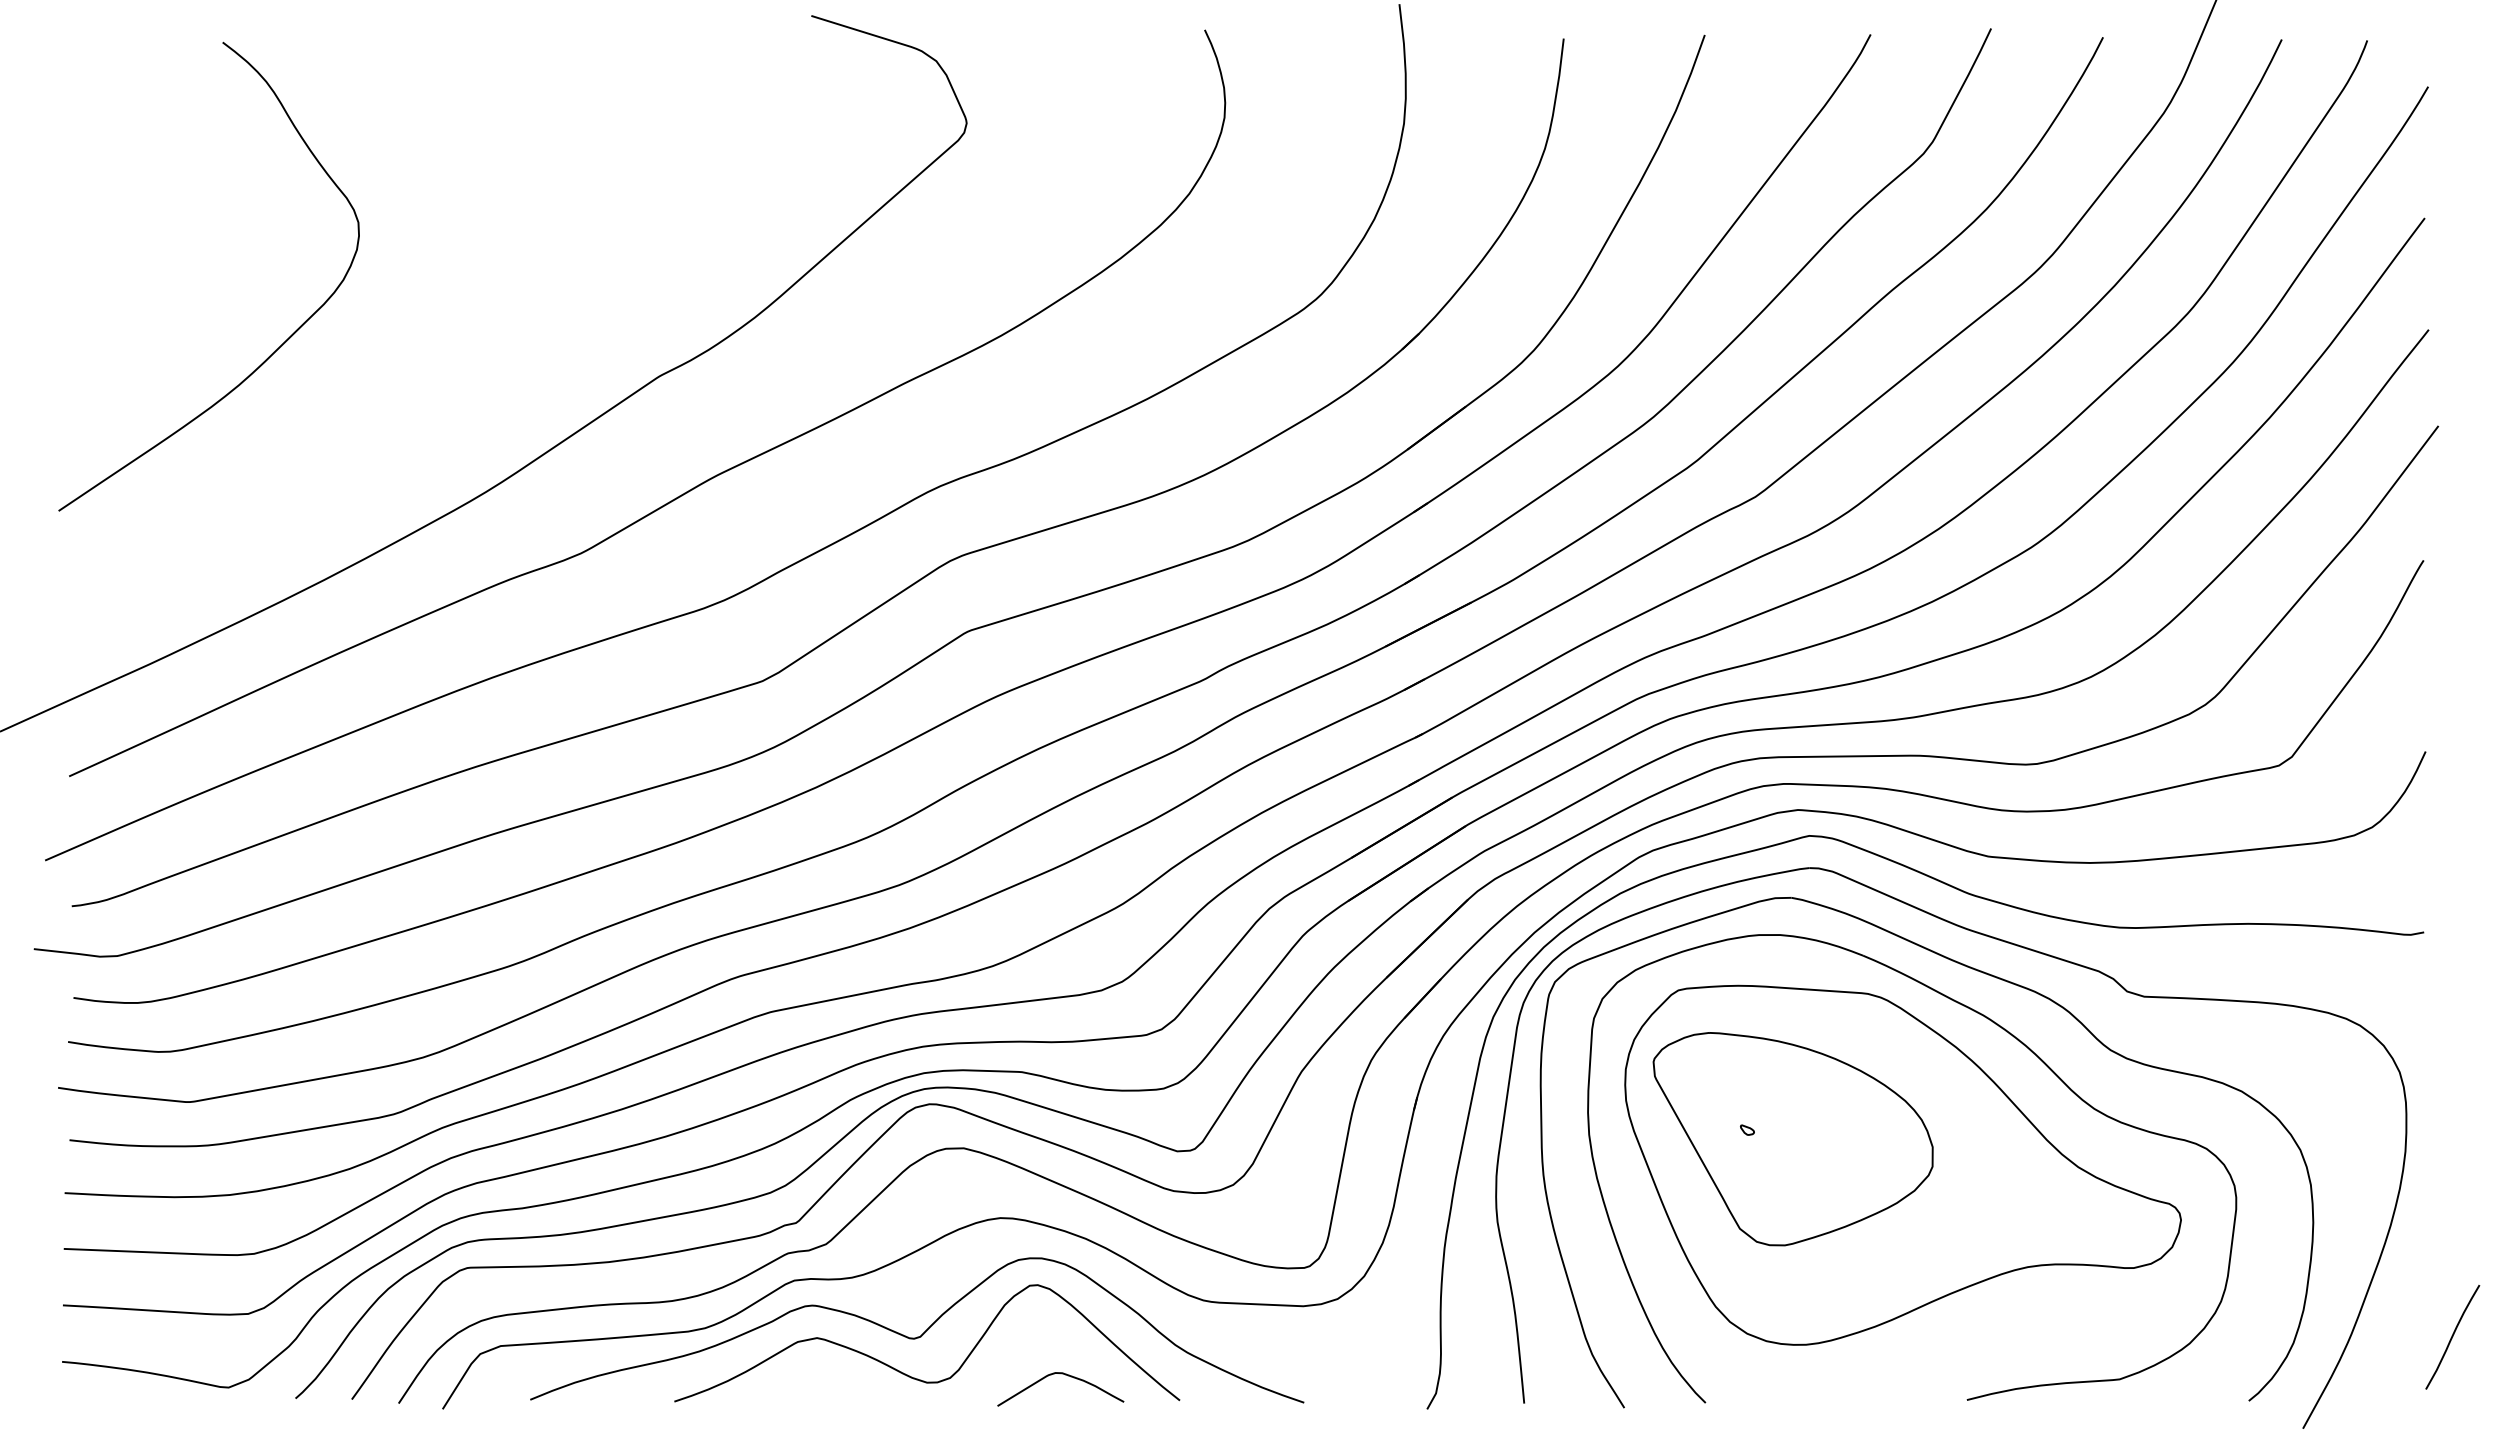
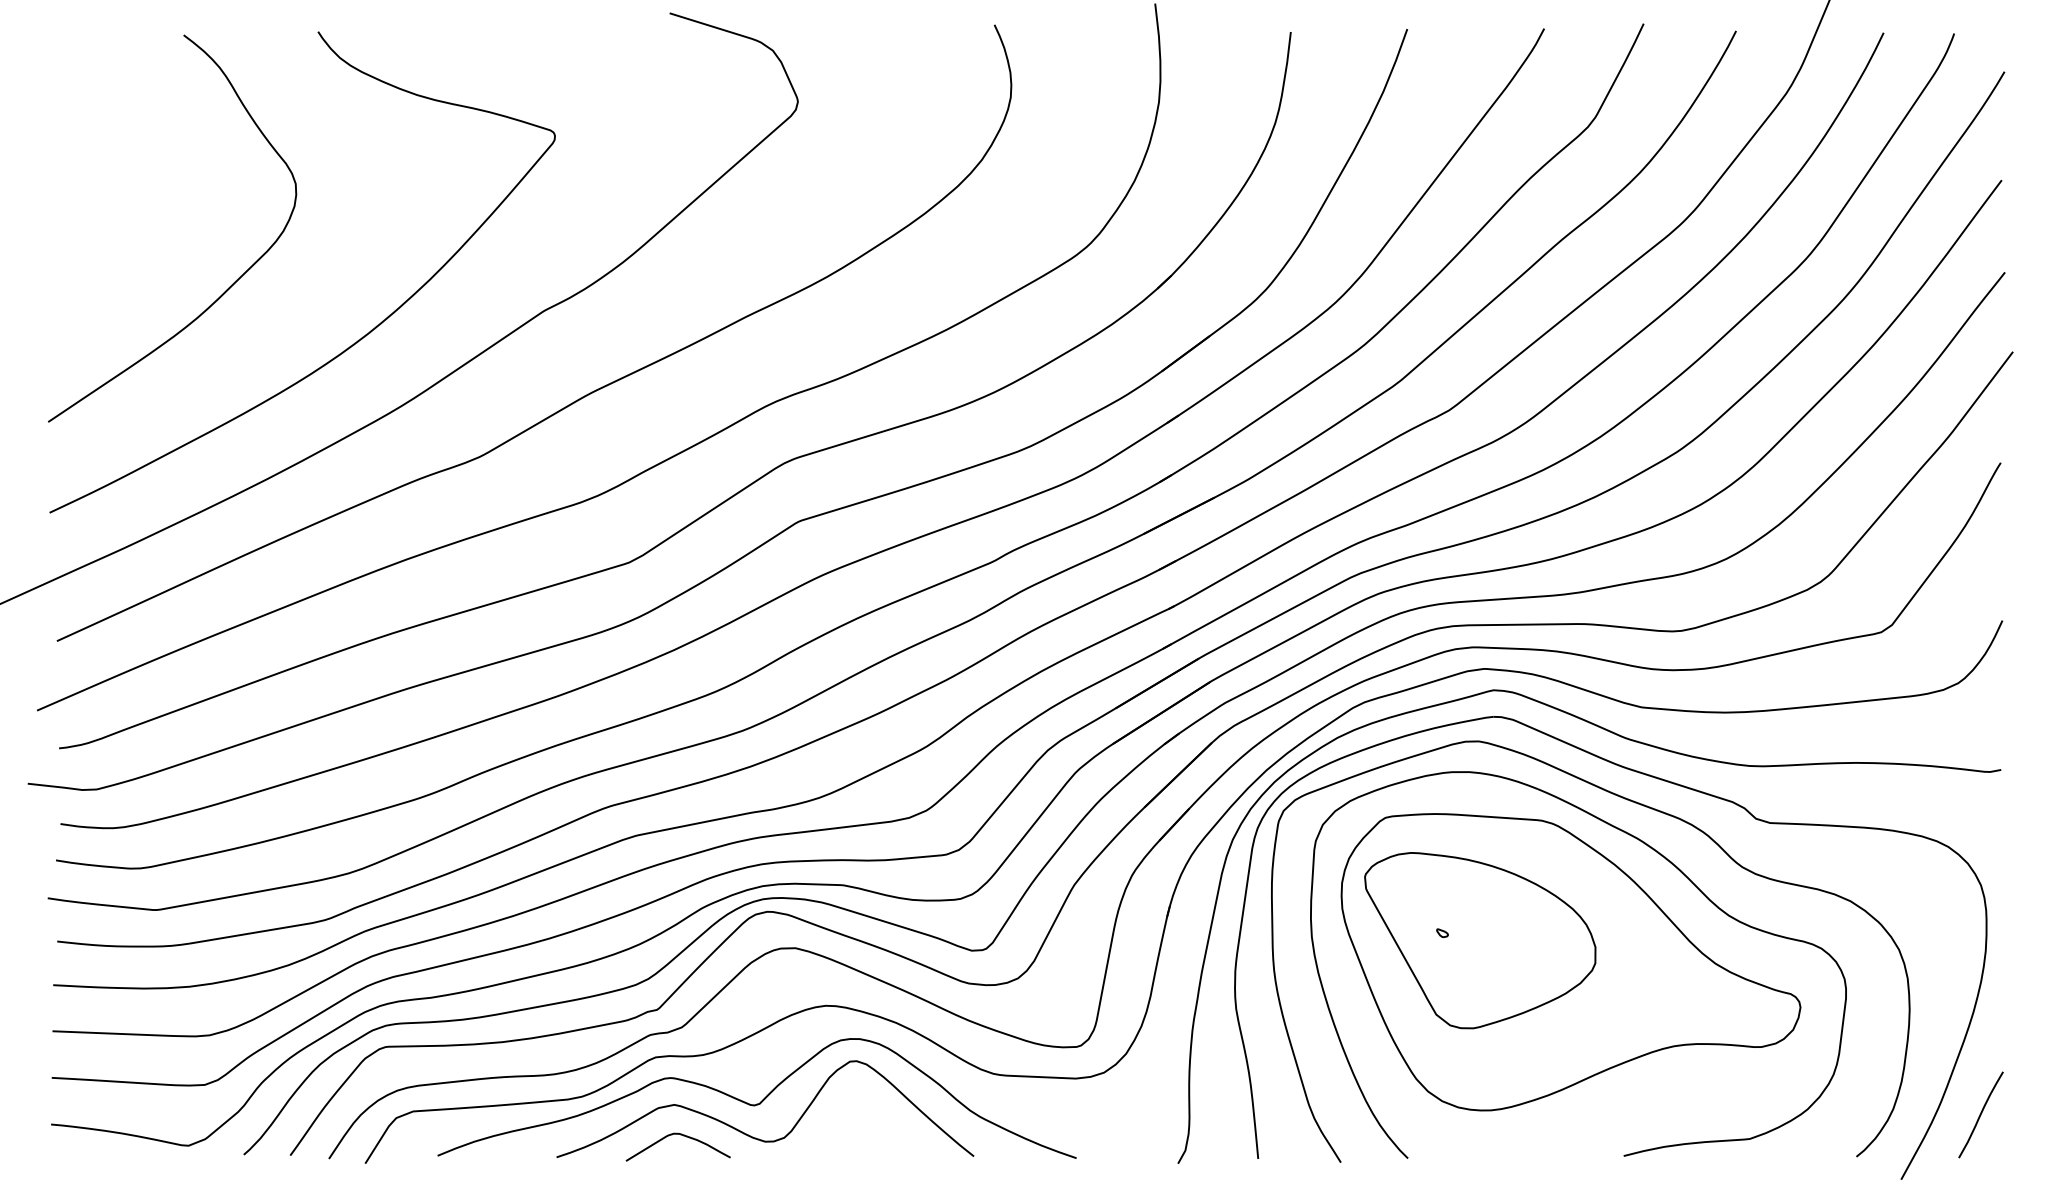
curve: (430, 414) -> (355, 342), added
curve: (2452, 1337) -> (1980, 1115), moved
curve: (1065, 1375) -> (682, 1135), moved

